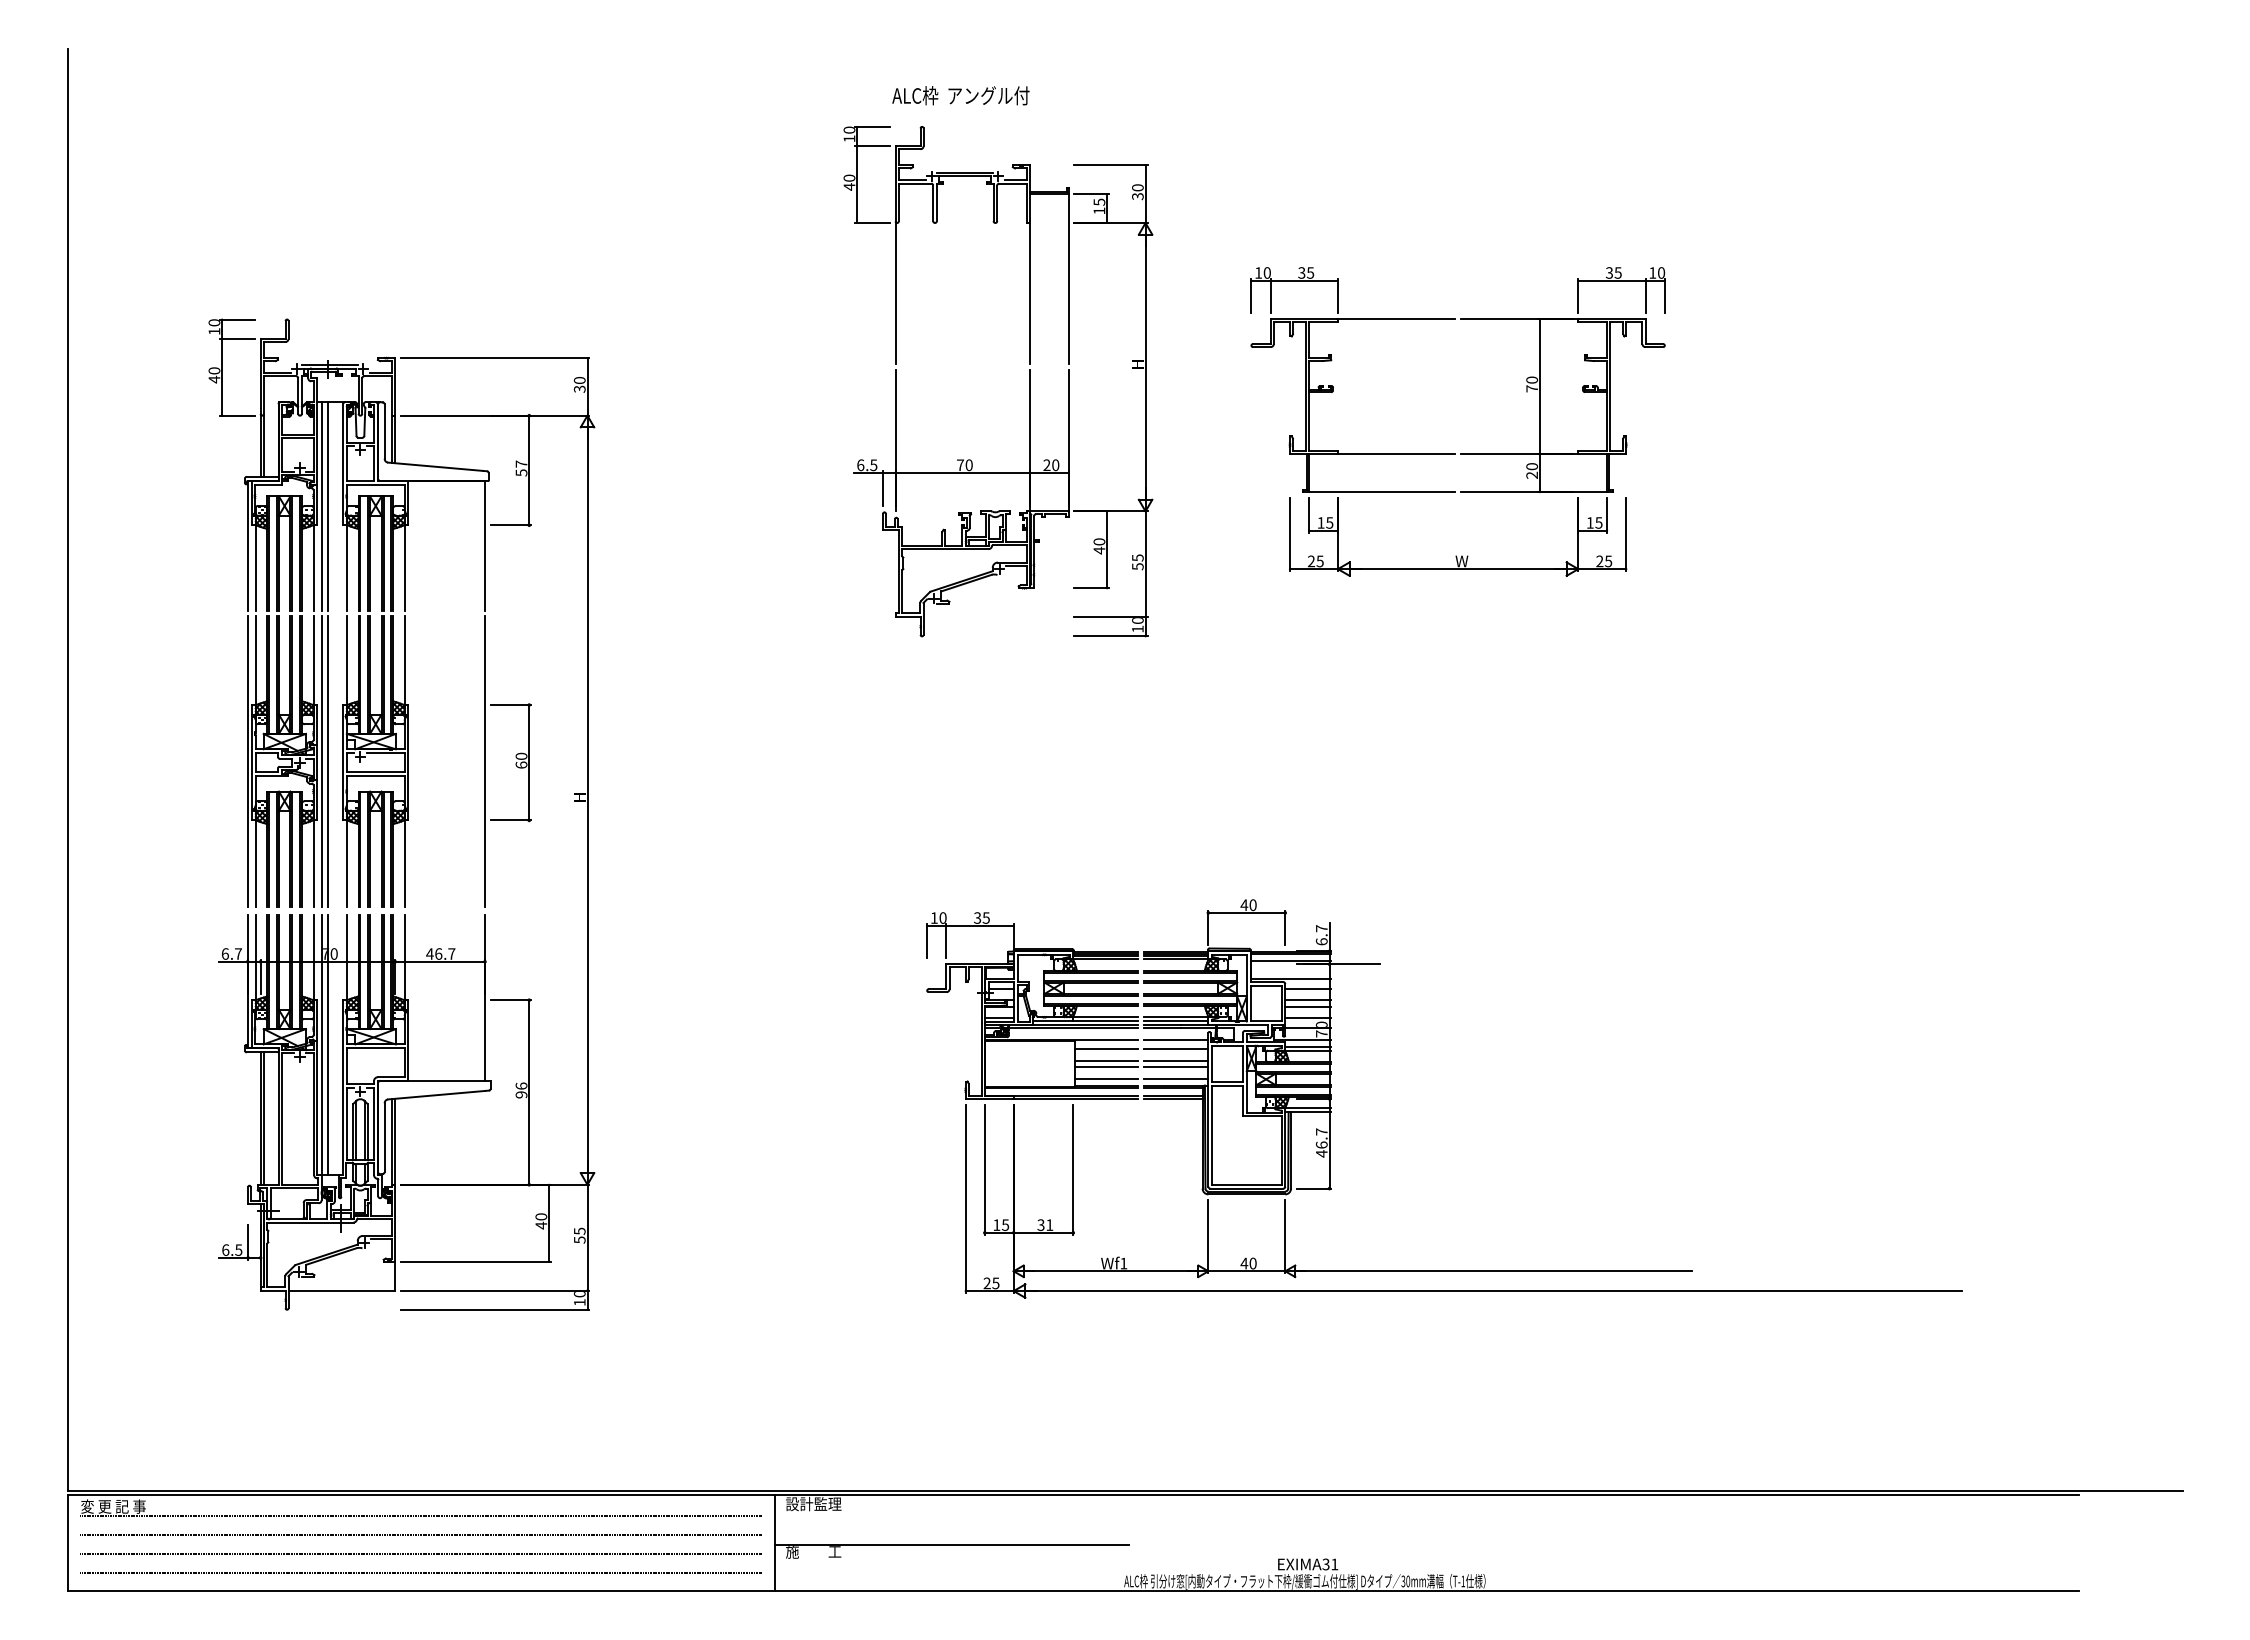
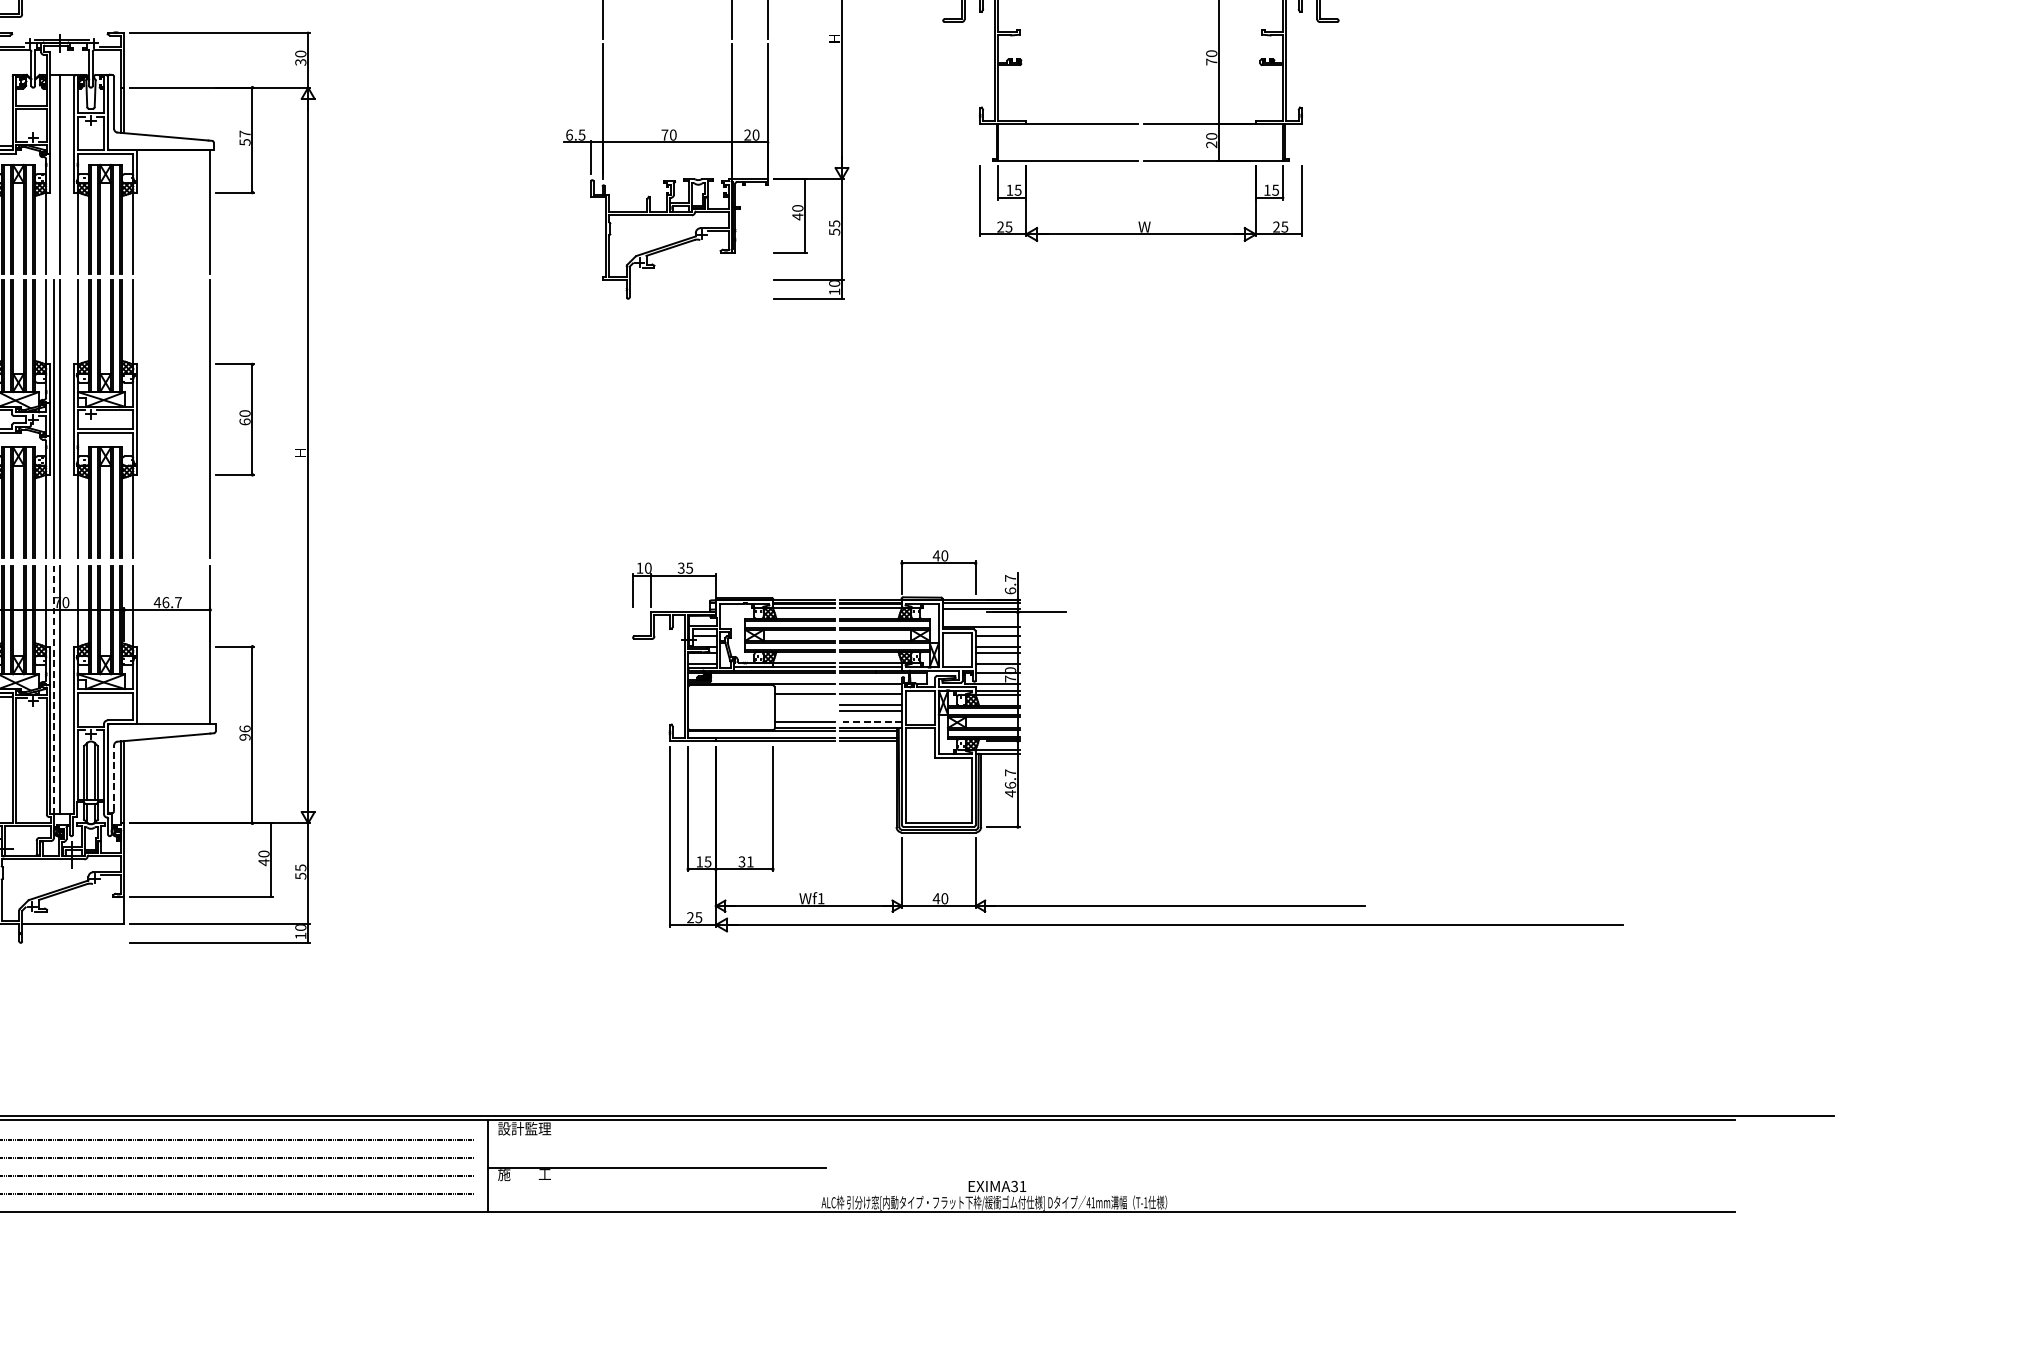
line: (321, 506) -> (53, 174), removed
line: (321, 1045) -> (53, 690), solid -> dashed
line: (1106, 1060) -> (804, 704), removed
line: (1106, 1067) -> (804, 711), removed
line: (1175, 1078) -> (870, 721), solid -> dashed
line: (384, 1137) -> (114, 778), solid -> dashed
text: (1405, 1581) -> (1090, 1202), 30mm -> 41mm

